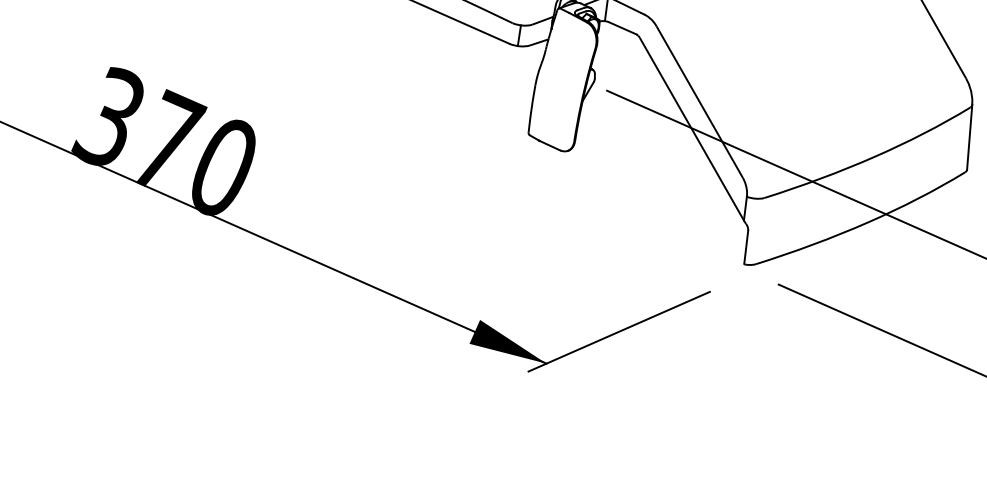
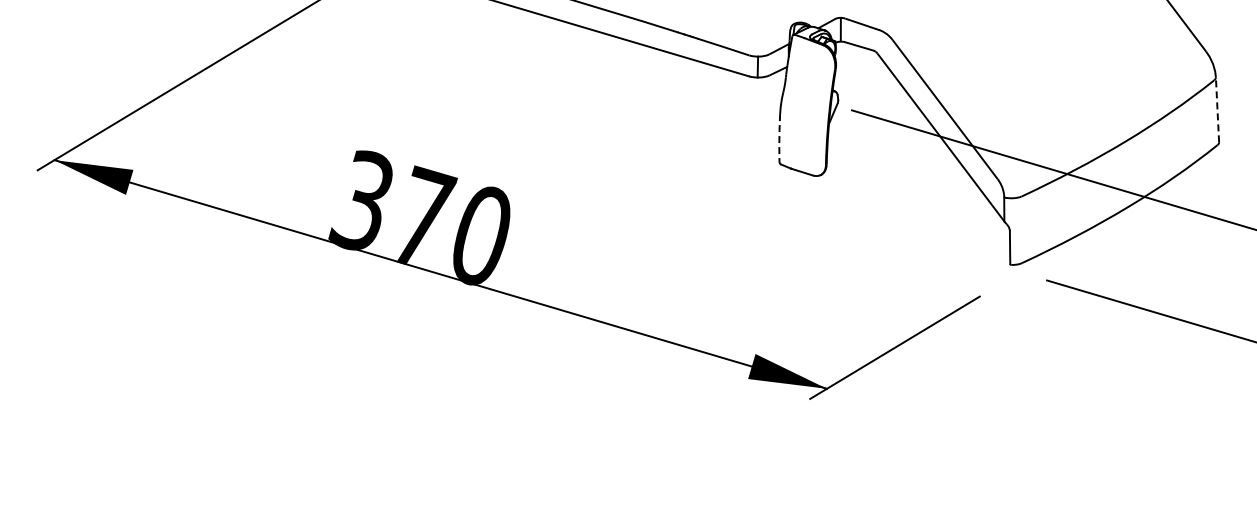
line: (531, 108) -> (779, 137), solid -> dashed
line: (969, 136) -> (1217, 109), solid -> dashed

